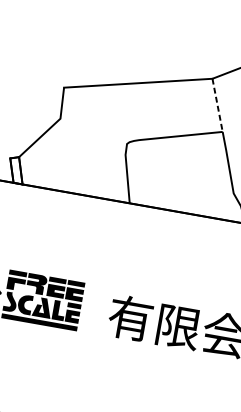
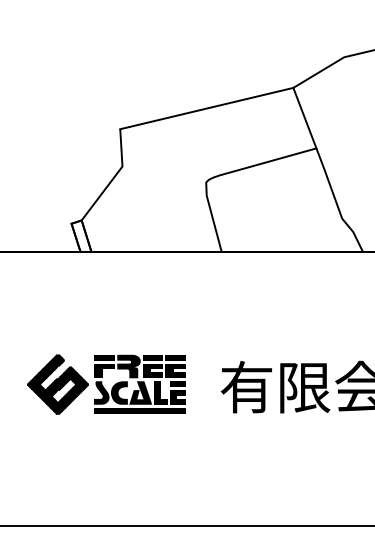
line: (218, 105) -> (305, 118), dashed -> solid

